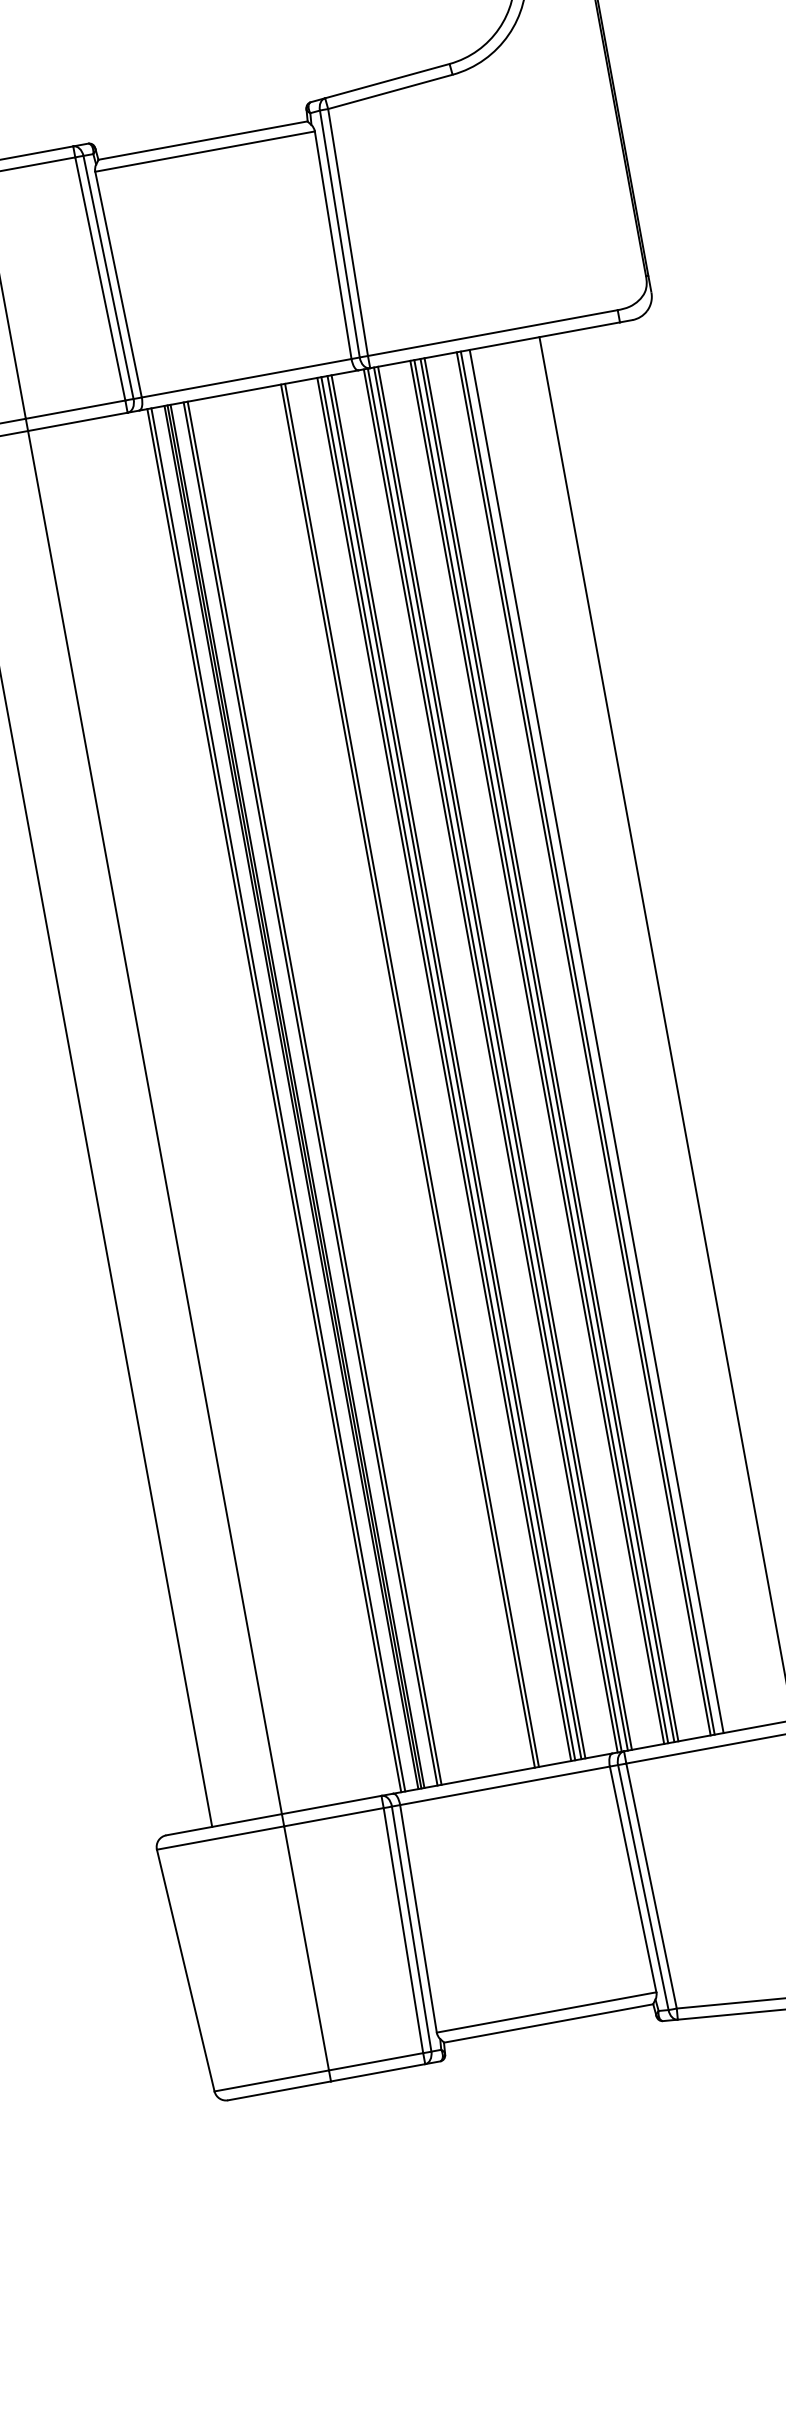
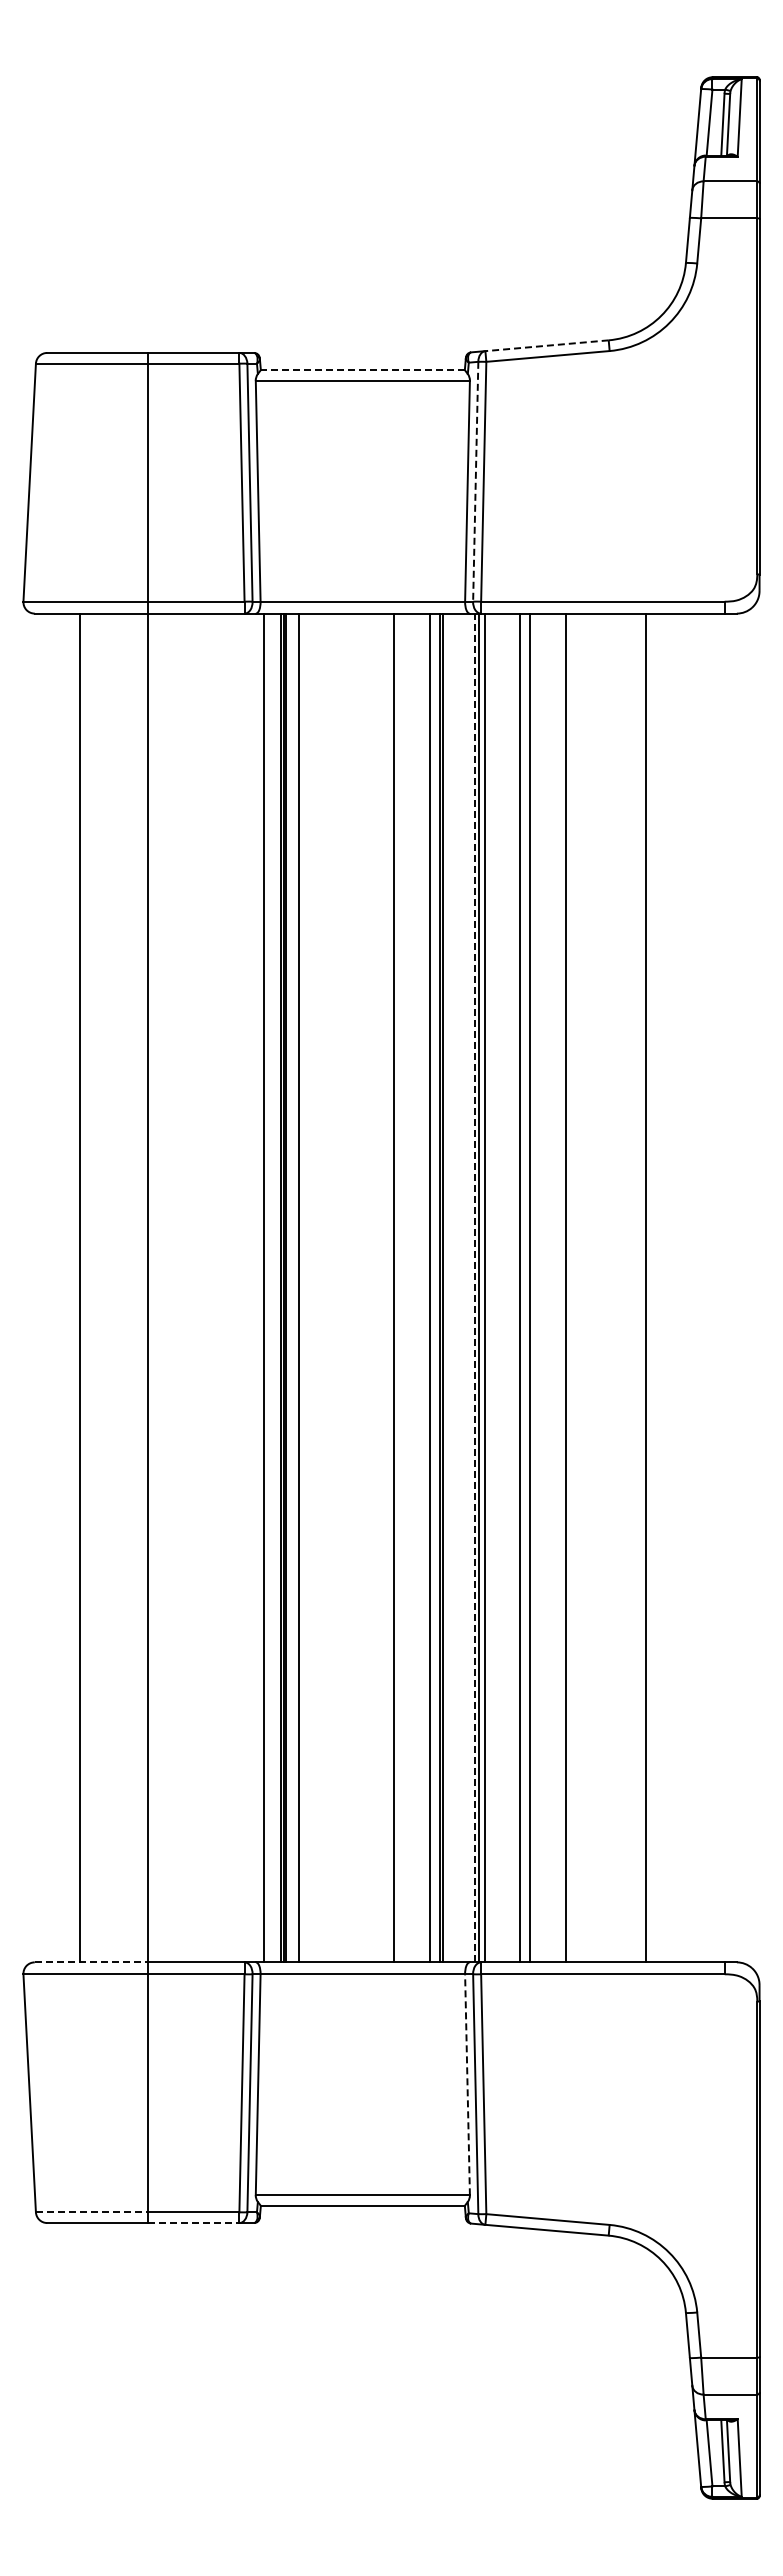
line: (387, 80) -> (547, 345), solid -> dashed
line: (202, 140) -> (362, 369), solid -> dashed
line: (339, 233) -> (475, 481), solid -> dashed
line: (596, 1040) -> (578, 1287), removed
line: (587, 1042) -> (569, 1287), removed
line: (551, 1049) -> (534, 1287), removed
line: (541, 1051) -> (524, 1287), removed
line: (504, 1057) -> (488, 1287), removed
line: (490, 1060) -> (474, 1287), solid -> dashed
line: (448, 1068) -> (433, 1287), removed
line: (412, 1074) -> (398, 1287), removed
line: (314, 1092) -> (303, 1287), removed
line: (277, 1099) -> (267, 1287), removed
line: (224, 1824) -> (91, 1962), solid -> dashed
line: (633, 1879) -> (467, 2084), solid -> dashed
line: (378, 2073) -> (193, 2223), solid -> dashed
line: (271, 2081) -> (91, 2212), solid -> dashed

